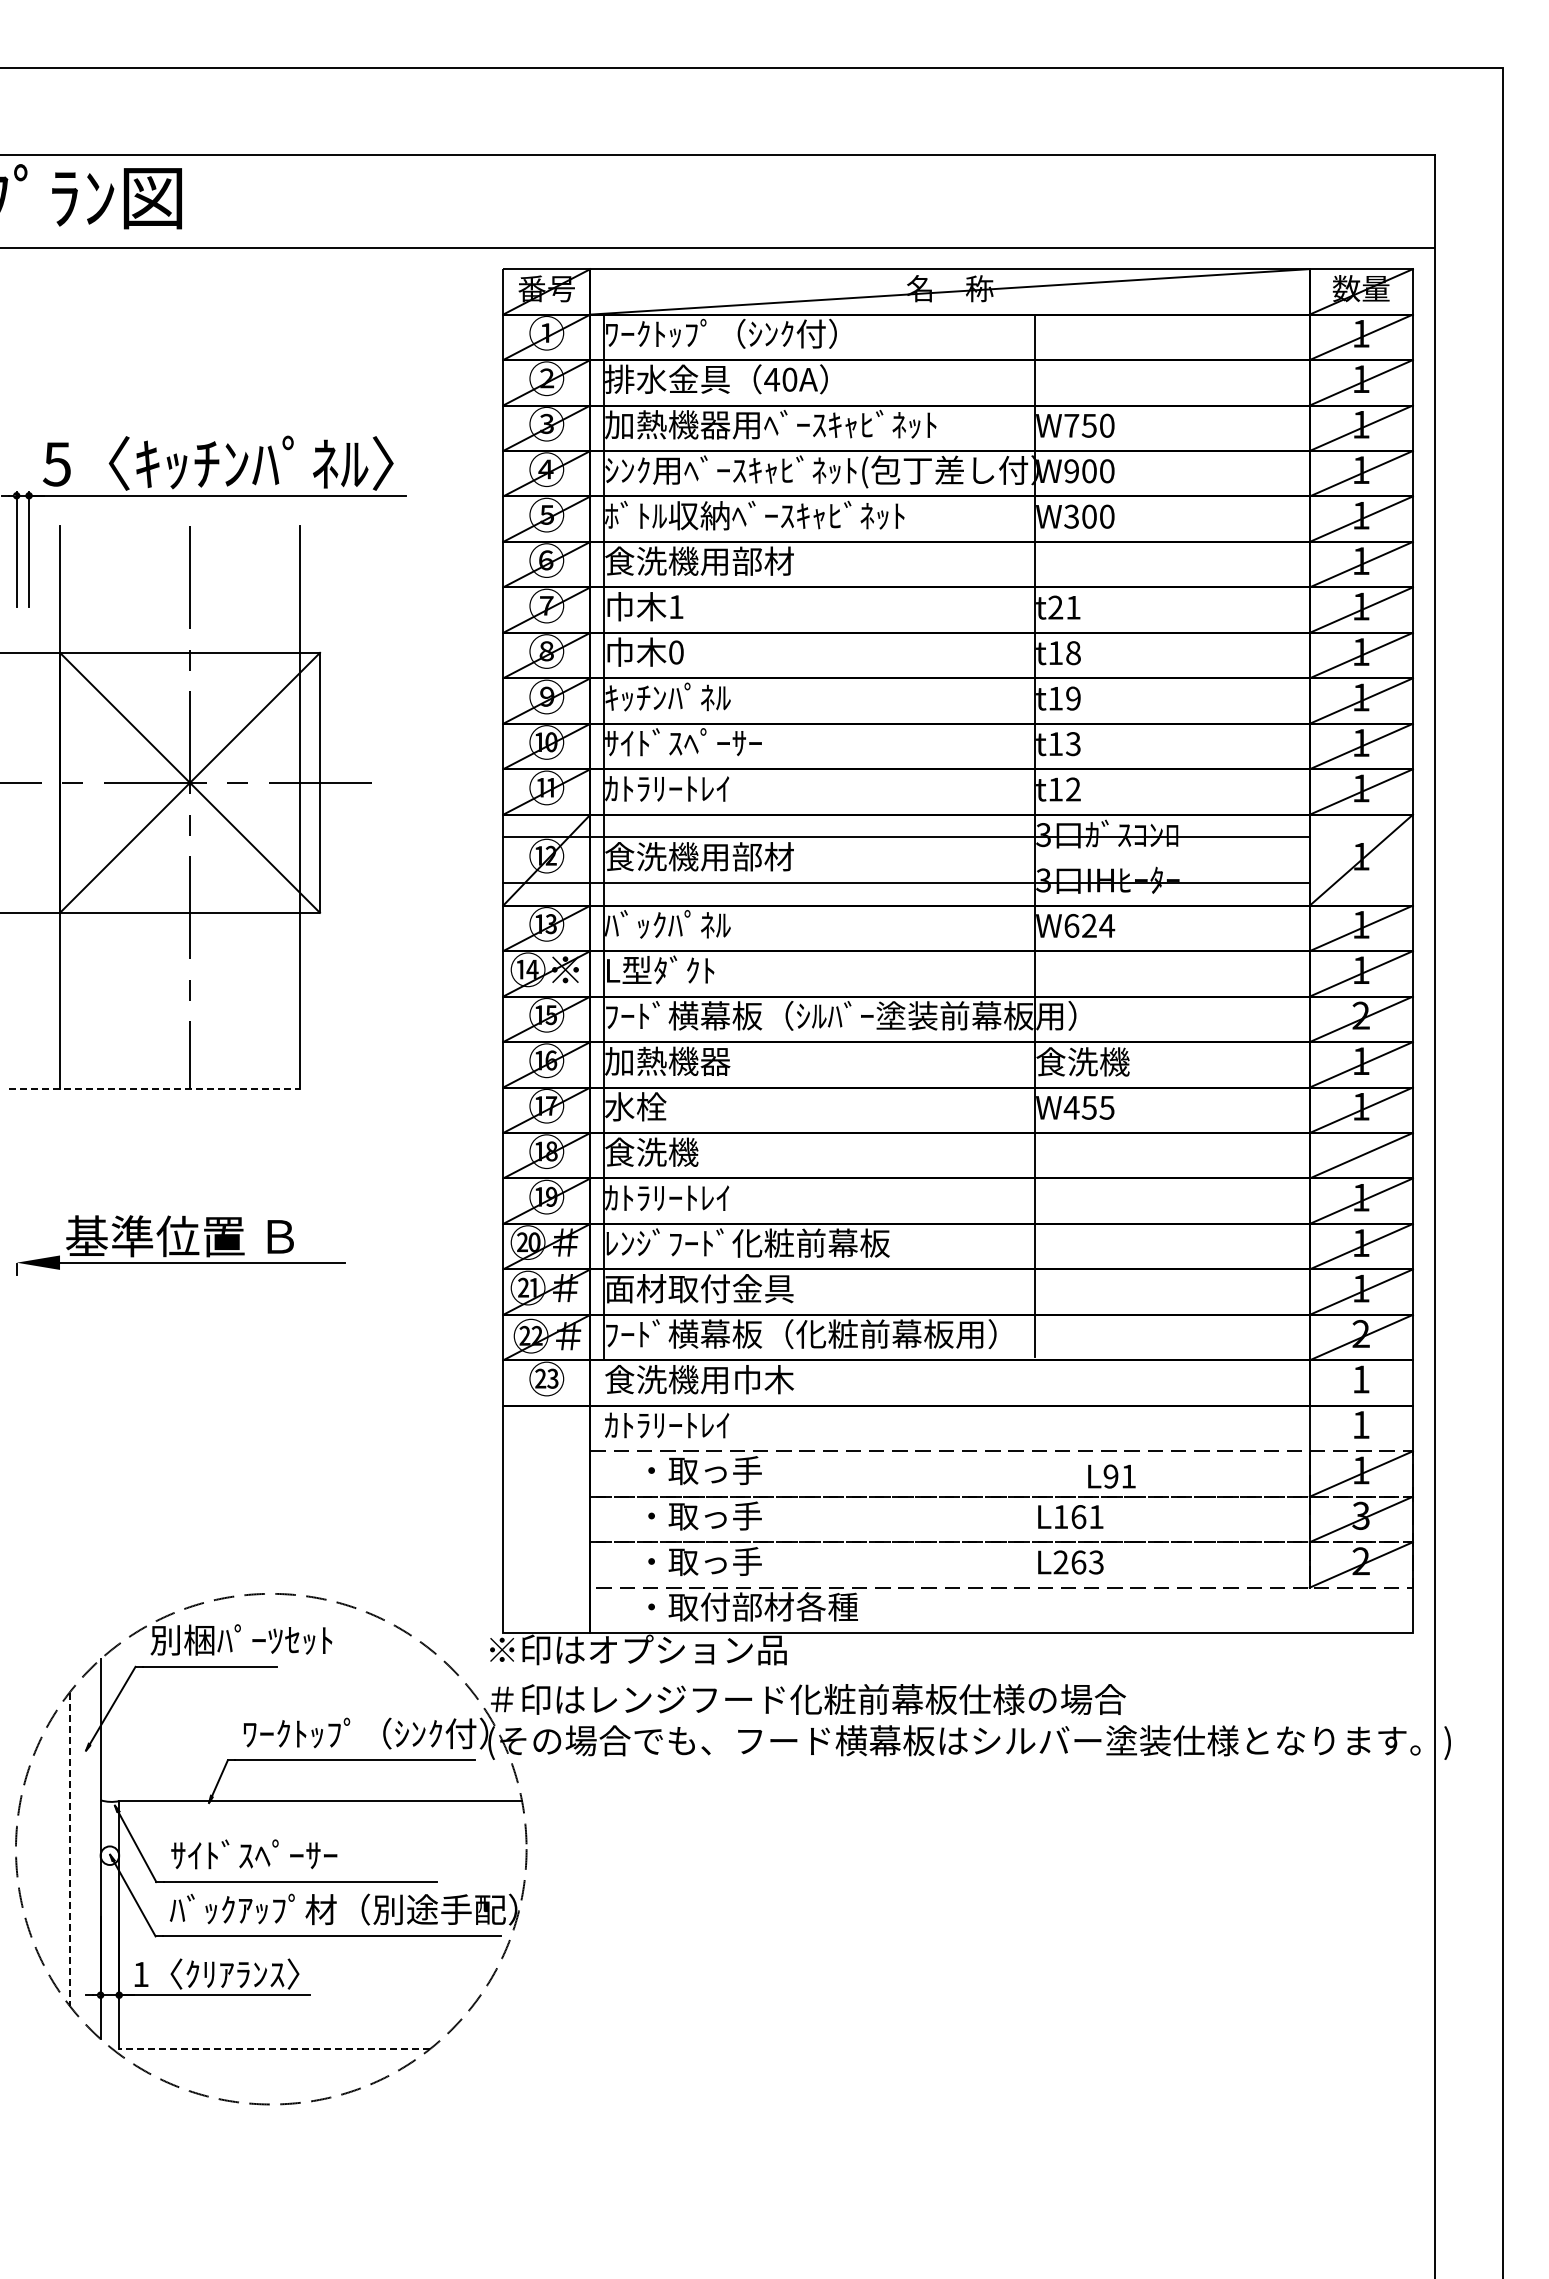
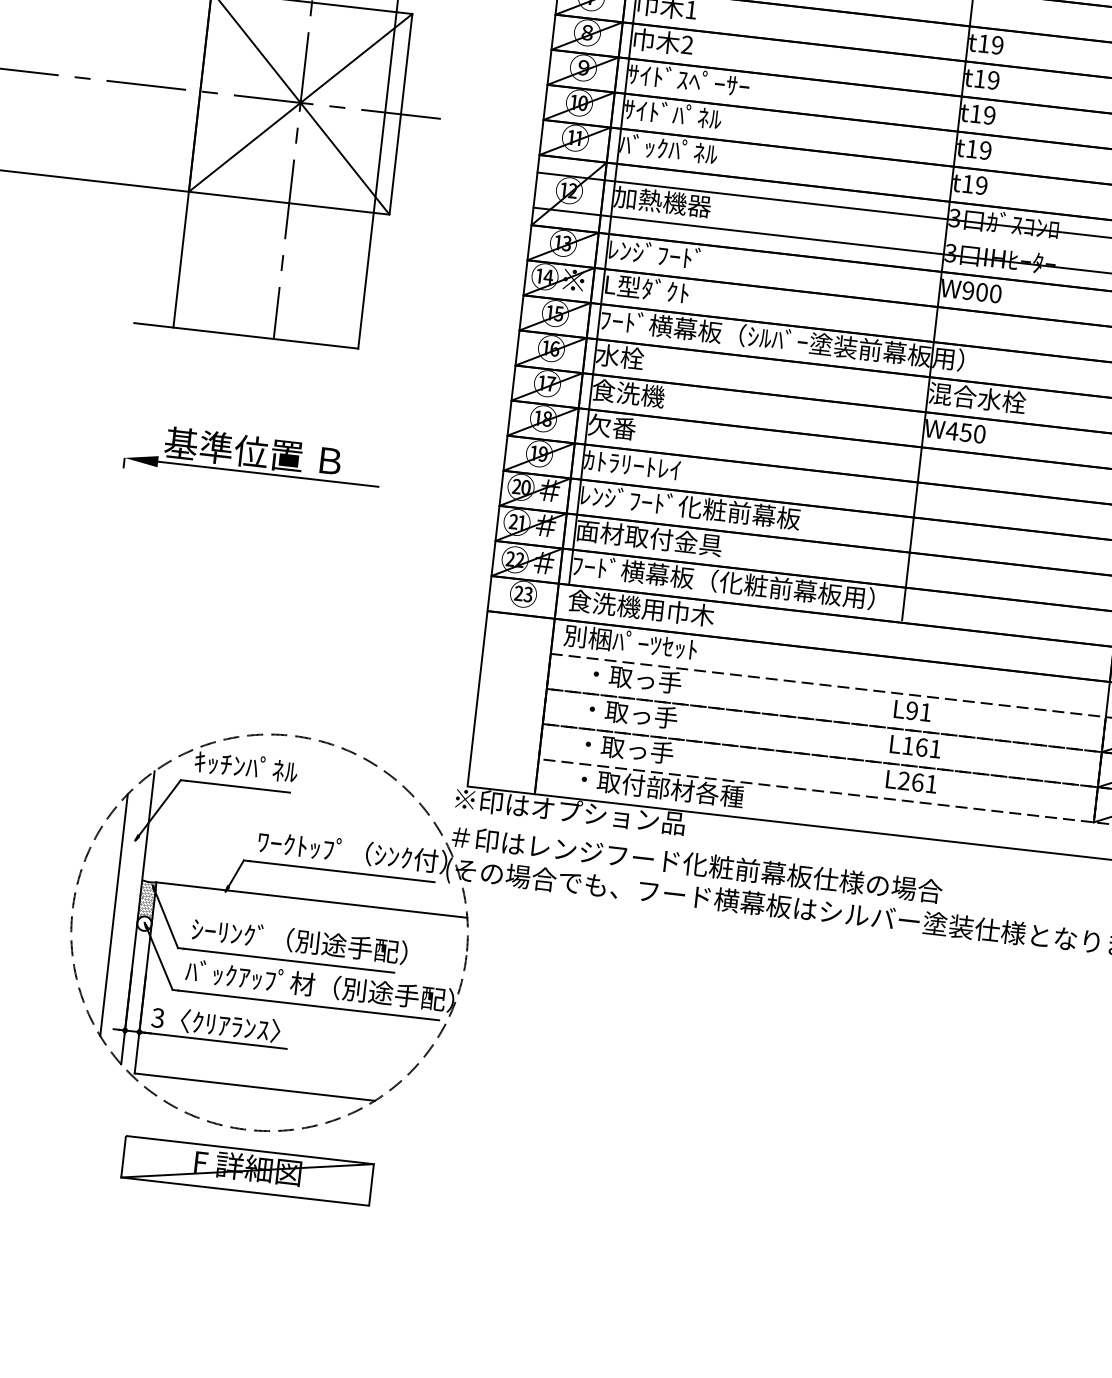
text: (1064, 607) -> (990, 44), t21 -> t19
text: (676, 652) -> (687, 45), 0 -> 2
text: (1073, 653) -> (993, 80), t18 -> t19
text: (683, 696) -> (688, 79), ｷｯﾁﾝﾊﾟﾈﾙ -> ｻｲﾄﾞｽﾍﾟｰｻｰ
text: (714, 742) -> (708, 117), ｻｲﾄﾞｽﾍﾟｰｻｰ -> ｻｲﾄﾞﾊﾟﾈﾙ
text: (1073, 744) -> (985, 150), t13 -> t19
text: (667, 787) -> (668, 148), ｶﾄﾗﾘｰﾄﾚｲ -> ﾊﾞｯｸﾊﾟﾈﾙ
text: (1073, 789) -> (981, 185), t12 -> t19
text: (699, 856) -> (687, 204), 食洗機用部材 -> 加熱機器
text: (667, 924) -> (656, 254), ﾊﾞｯｸﾊﾟﾈﾙ -> ﾚﾝｼﾞﾌｰﾄﾞ
text: (1089, 925) -> (982, 292), W624 -> W900
text: (667, 1061) -> (644, 359), 加熱機器 -> 水栓
text: (1099, 1061) -> (977, 397), 食洗機 -> 混合水栓
line: (154, 1088) -> (246, 335), dashed -> solid
text: (651, 1106) -> (628, 393), 水栓 -> 食洗機
text: (1106, 1107) -> (979, 433), W455 -> W450
text: (651, 1151) -> (624, 427), 食洗機 -> 欠番
text: (690, 1424) -> (630, 641), ｶﾄﾗﾘｰﾄﾚｲ -> 別梱ﾊﾟｰﾂｾｯﾄ
text: (1111, 1476) -> (912, 710), moved
text: (1095, 1562) -> (930, 784), L263 -> L261
text: (241, 1639) -> (265, 768), 別梱ﾊﾟｰﾂｾｯﾄ -> ｷｯﾁﾝﾊﾟﾈﾙ
hatch: (109, 1827) -> (146, 901), added
line: (69, 1849) -> (113, 915), dashed -> solid
text: (310, 1855) -> (299, 941), ｻｲﾄﾞｽﾍﾟｰｻｰ -> ｼｰﾘﾝｸﾞ（別途手配）
text: (140, 1974) -> (157, 1018), 1 -> 3
line: (274, 2048) -> (254, 1086), dashed -> solid
part: (277, 2156) -> (247, 1170), added

